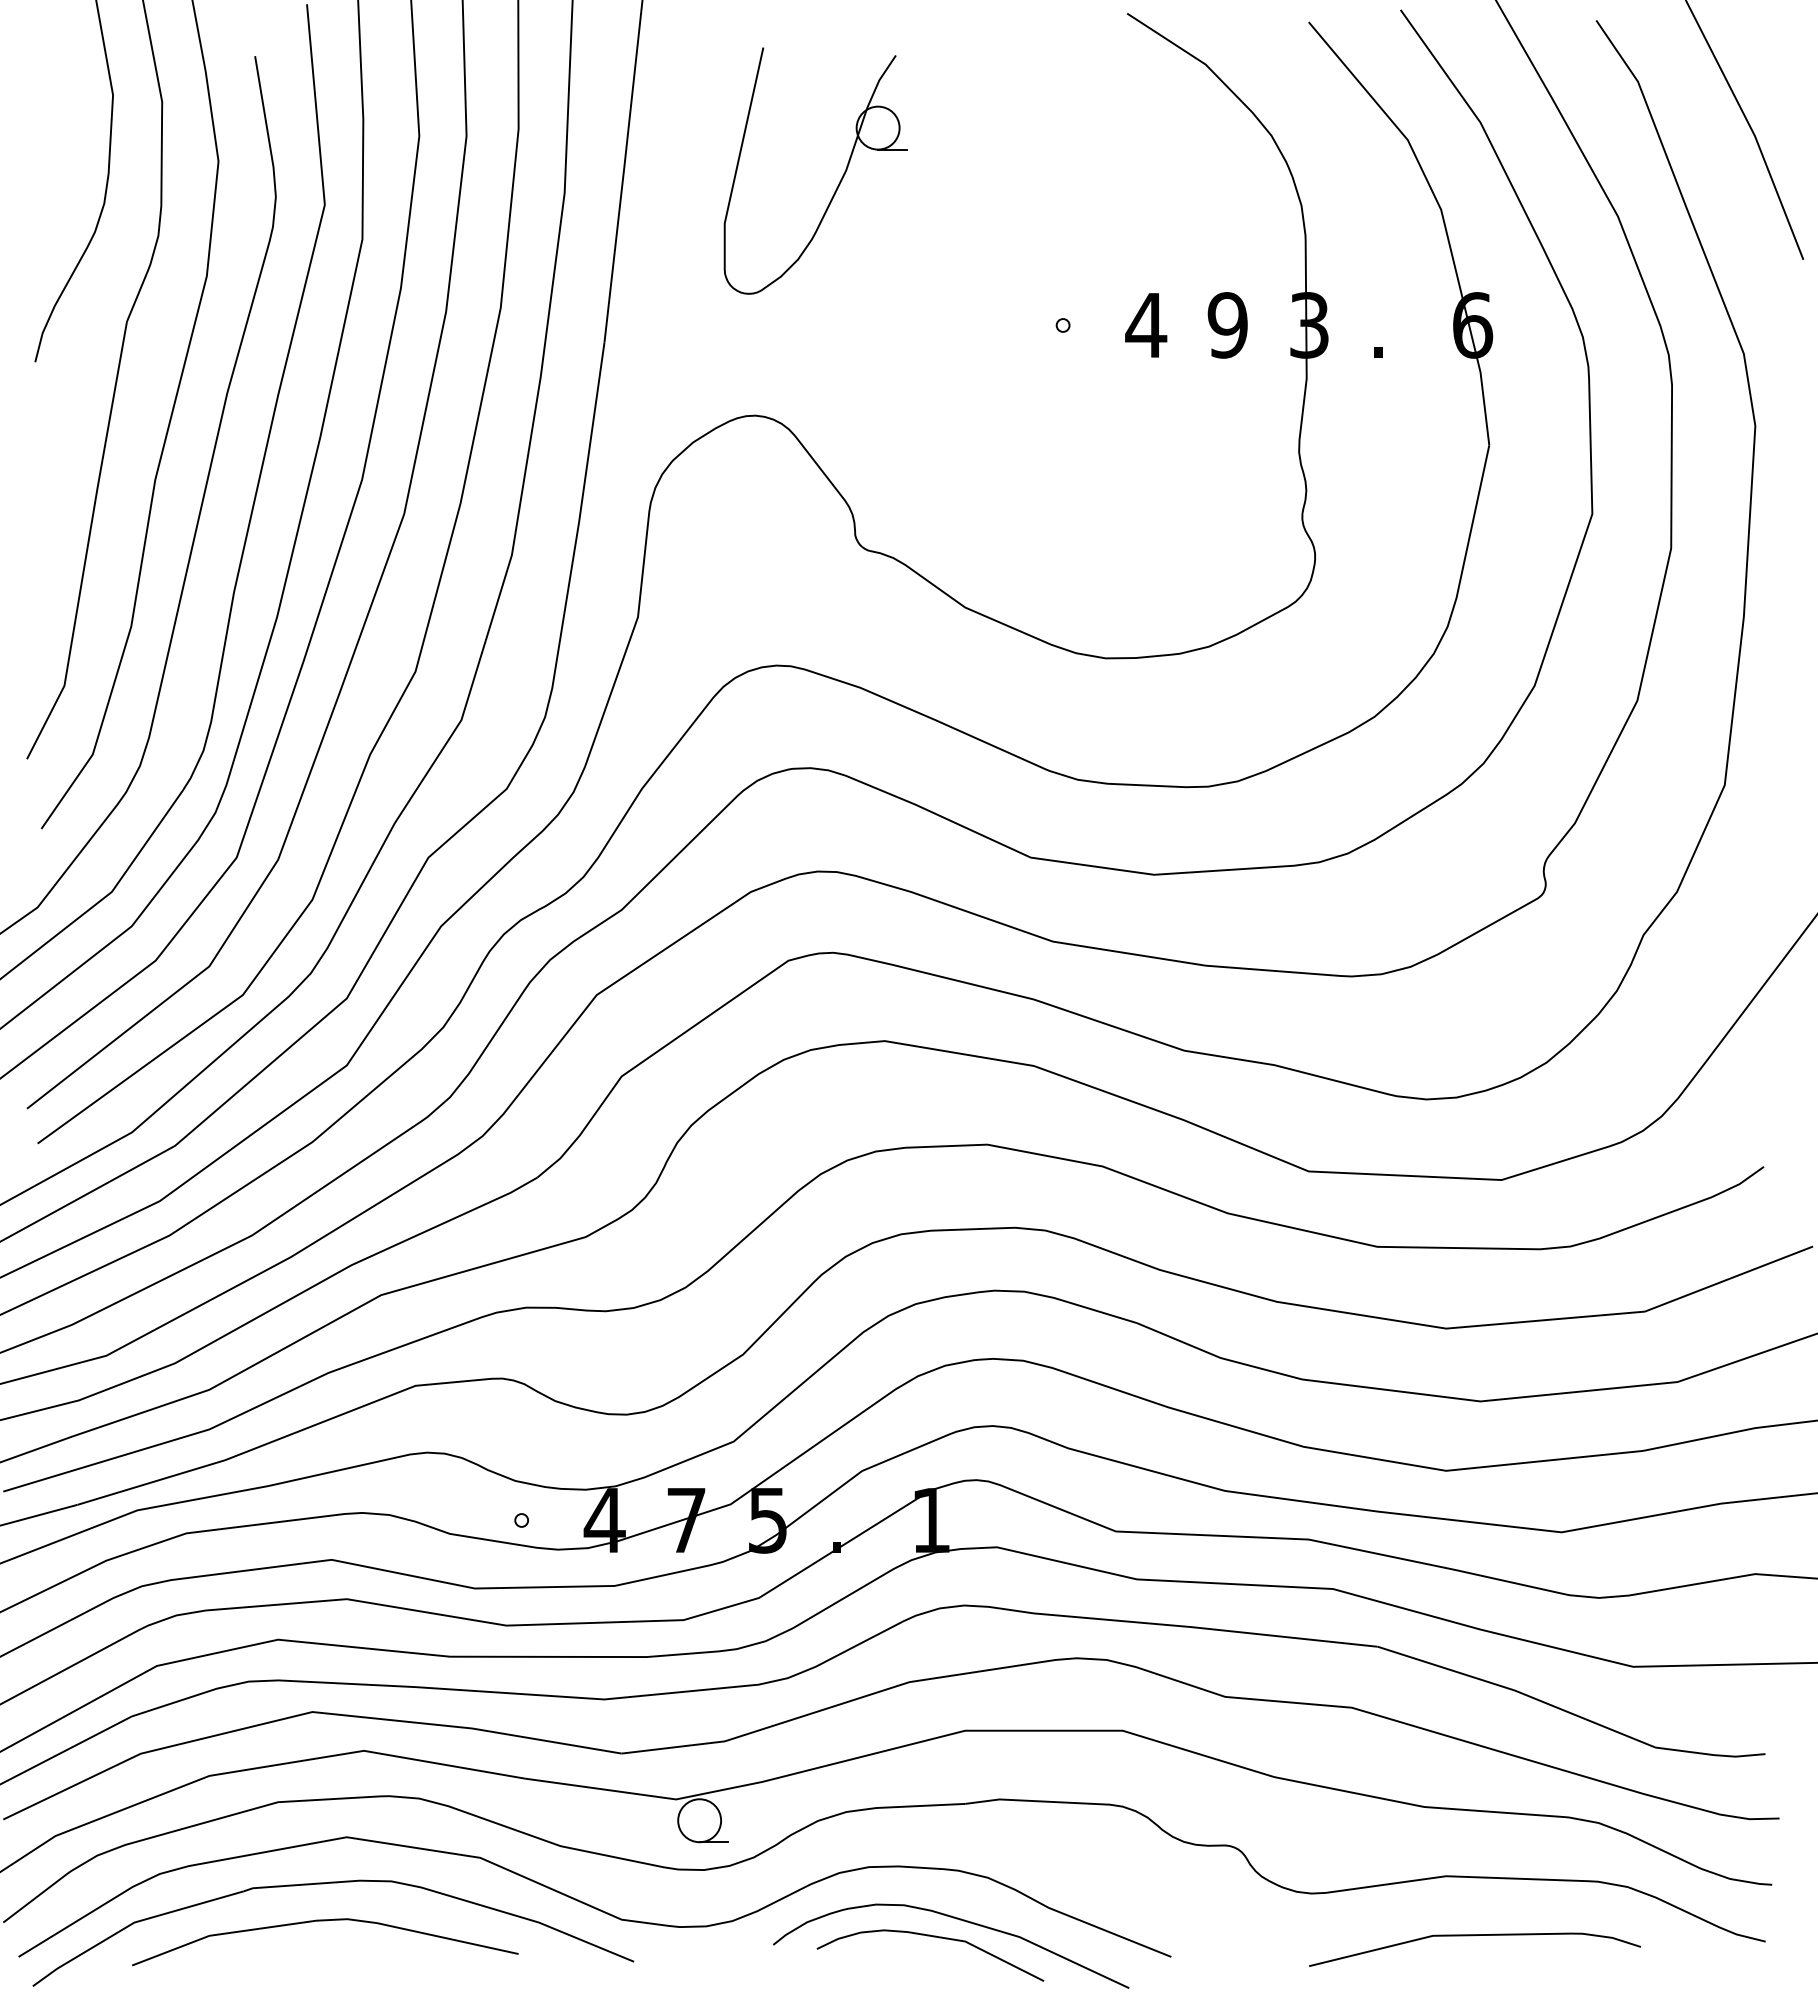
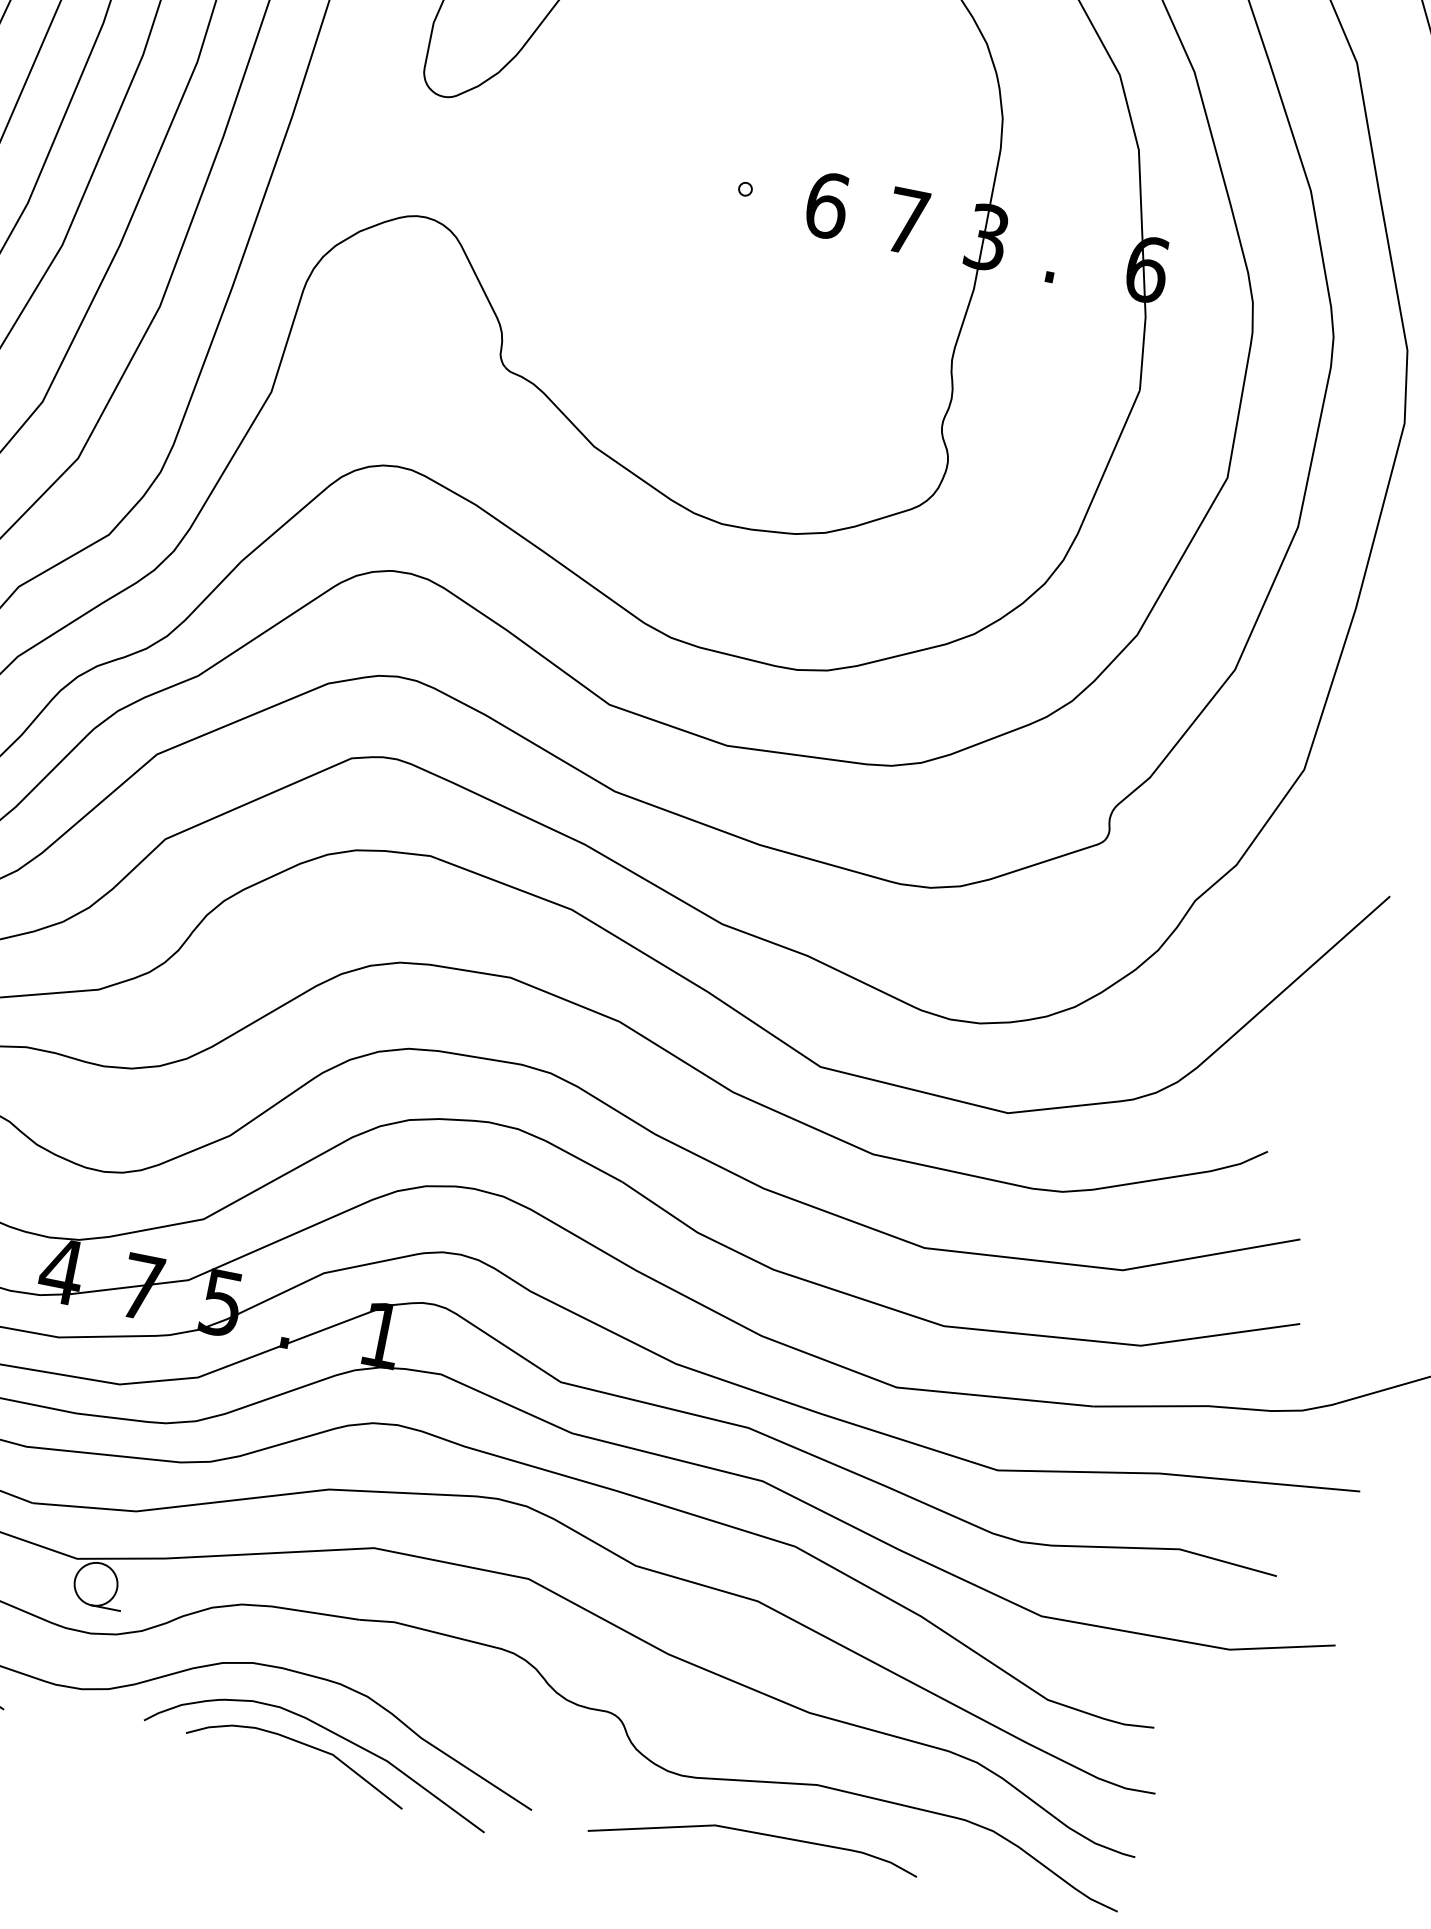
text: (1146, 325) -> (827, 205), 4 -> 6
text: (1227, 325) -> (906, 221), 9 -> 7
curve: (1474, 1936) -> (755, 1834), moved

